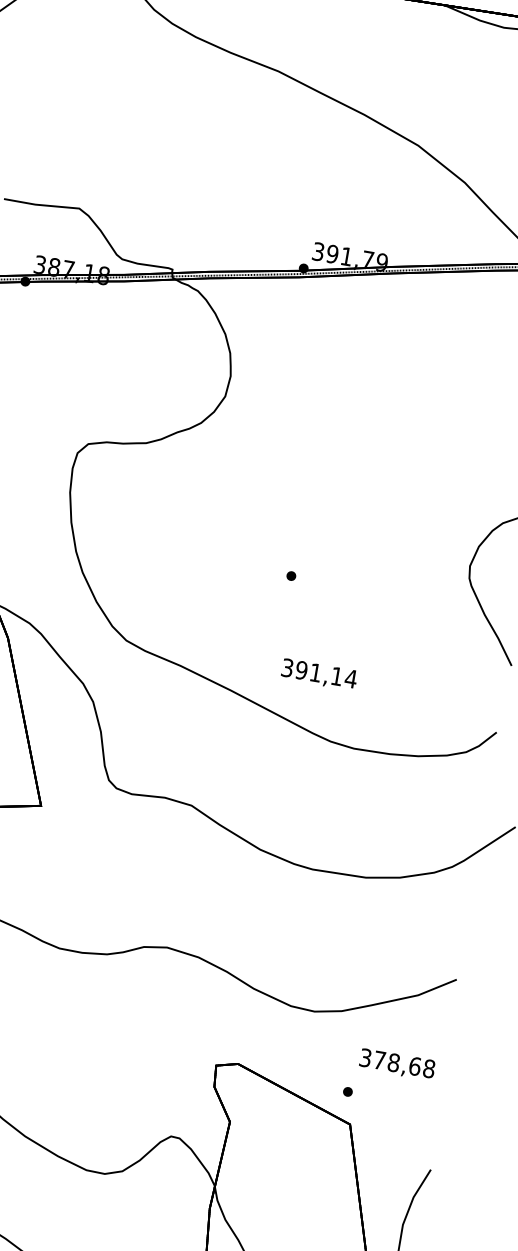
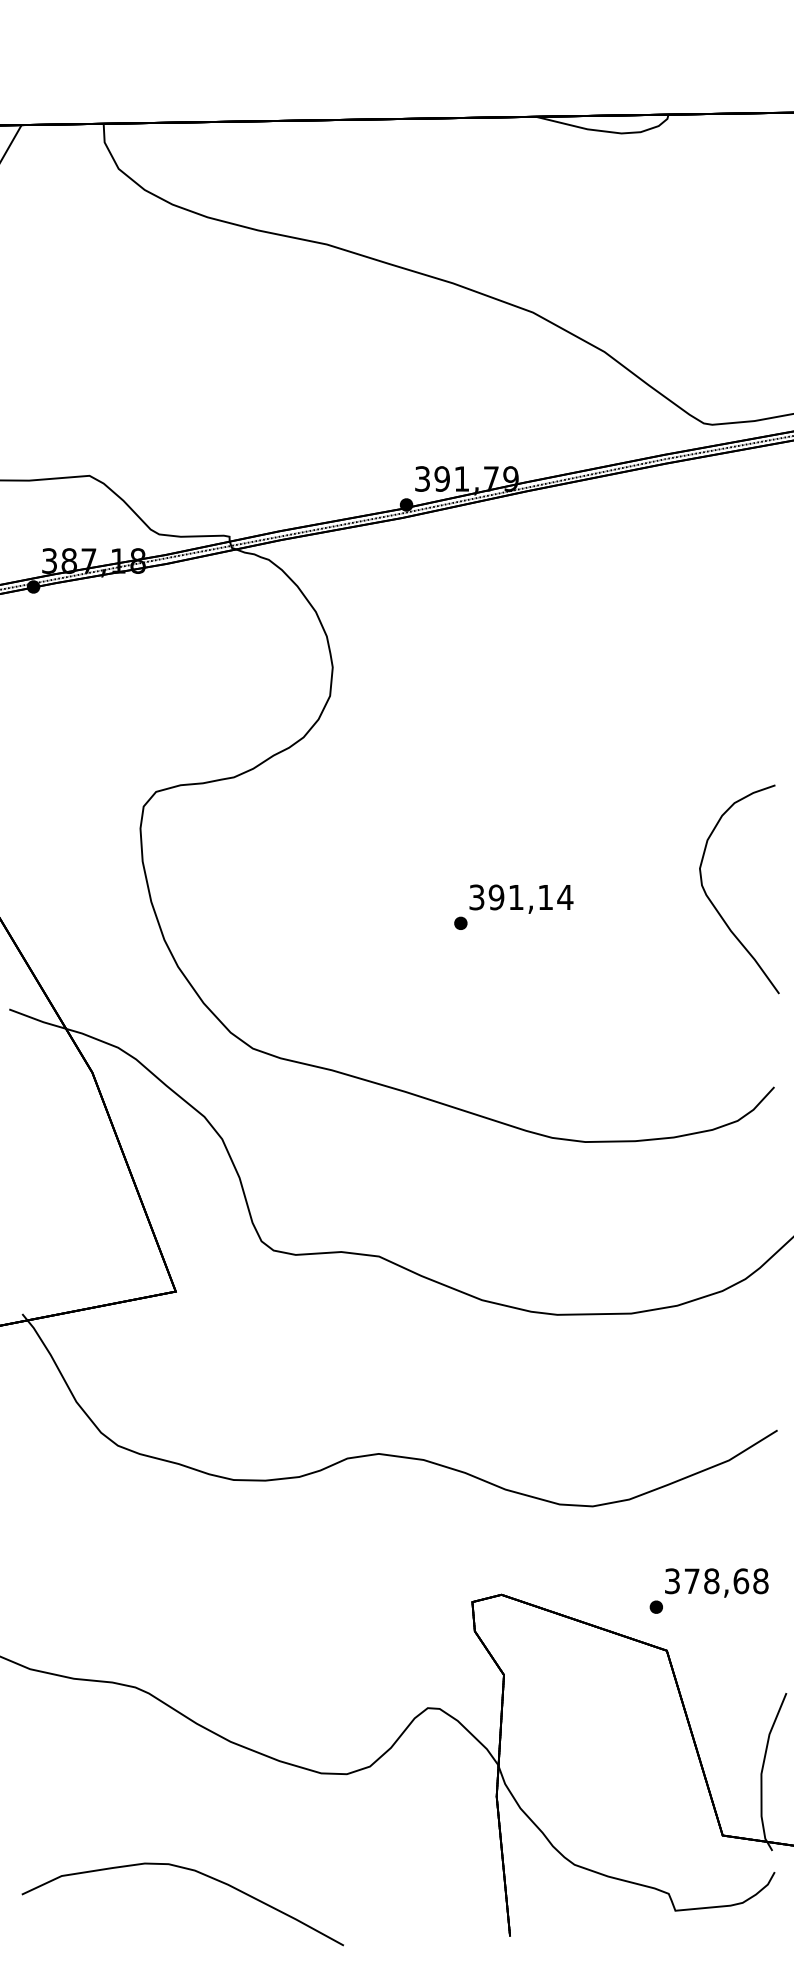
text: (319, 674) -> (521, 898), moved
text: (397, 1064) -> (716, 1582), moved

